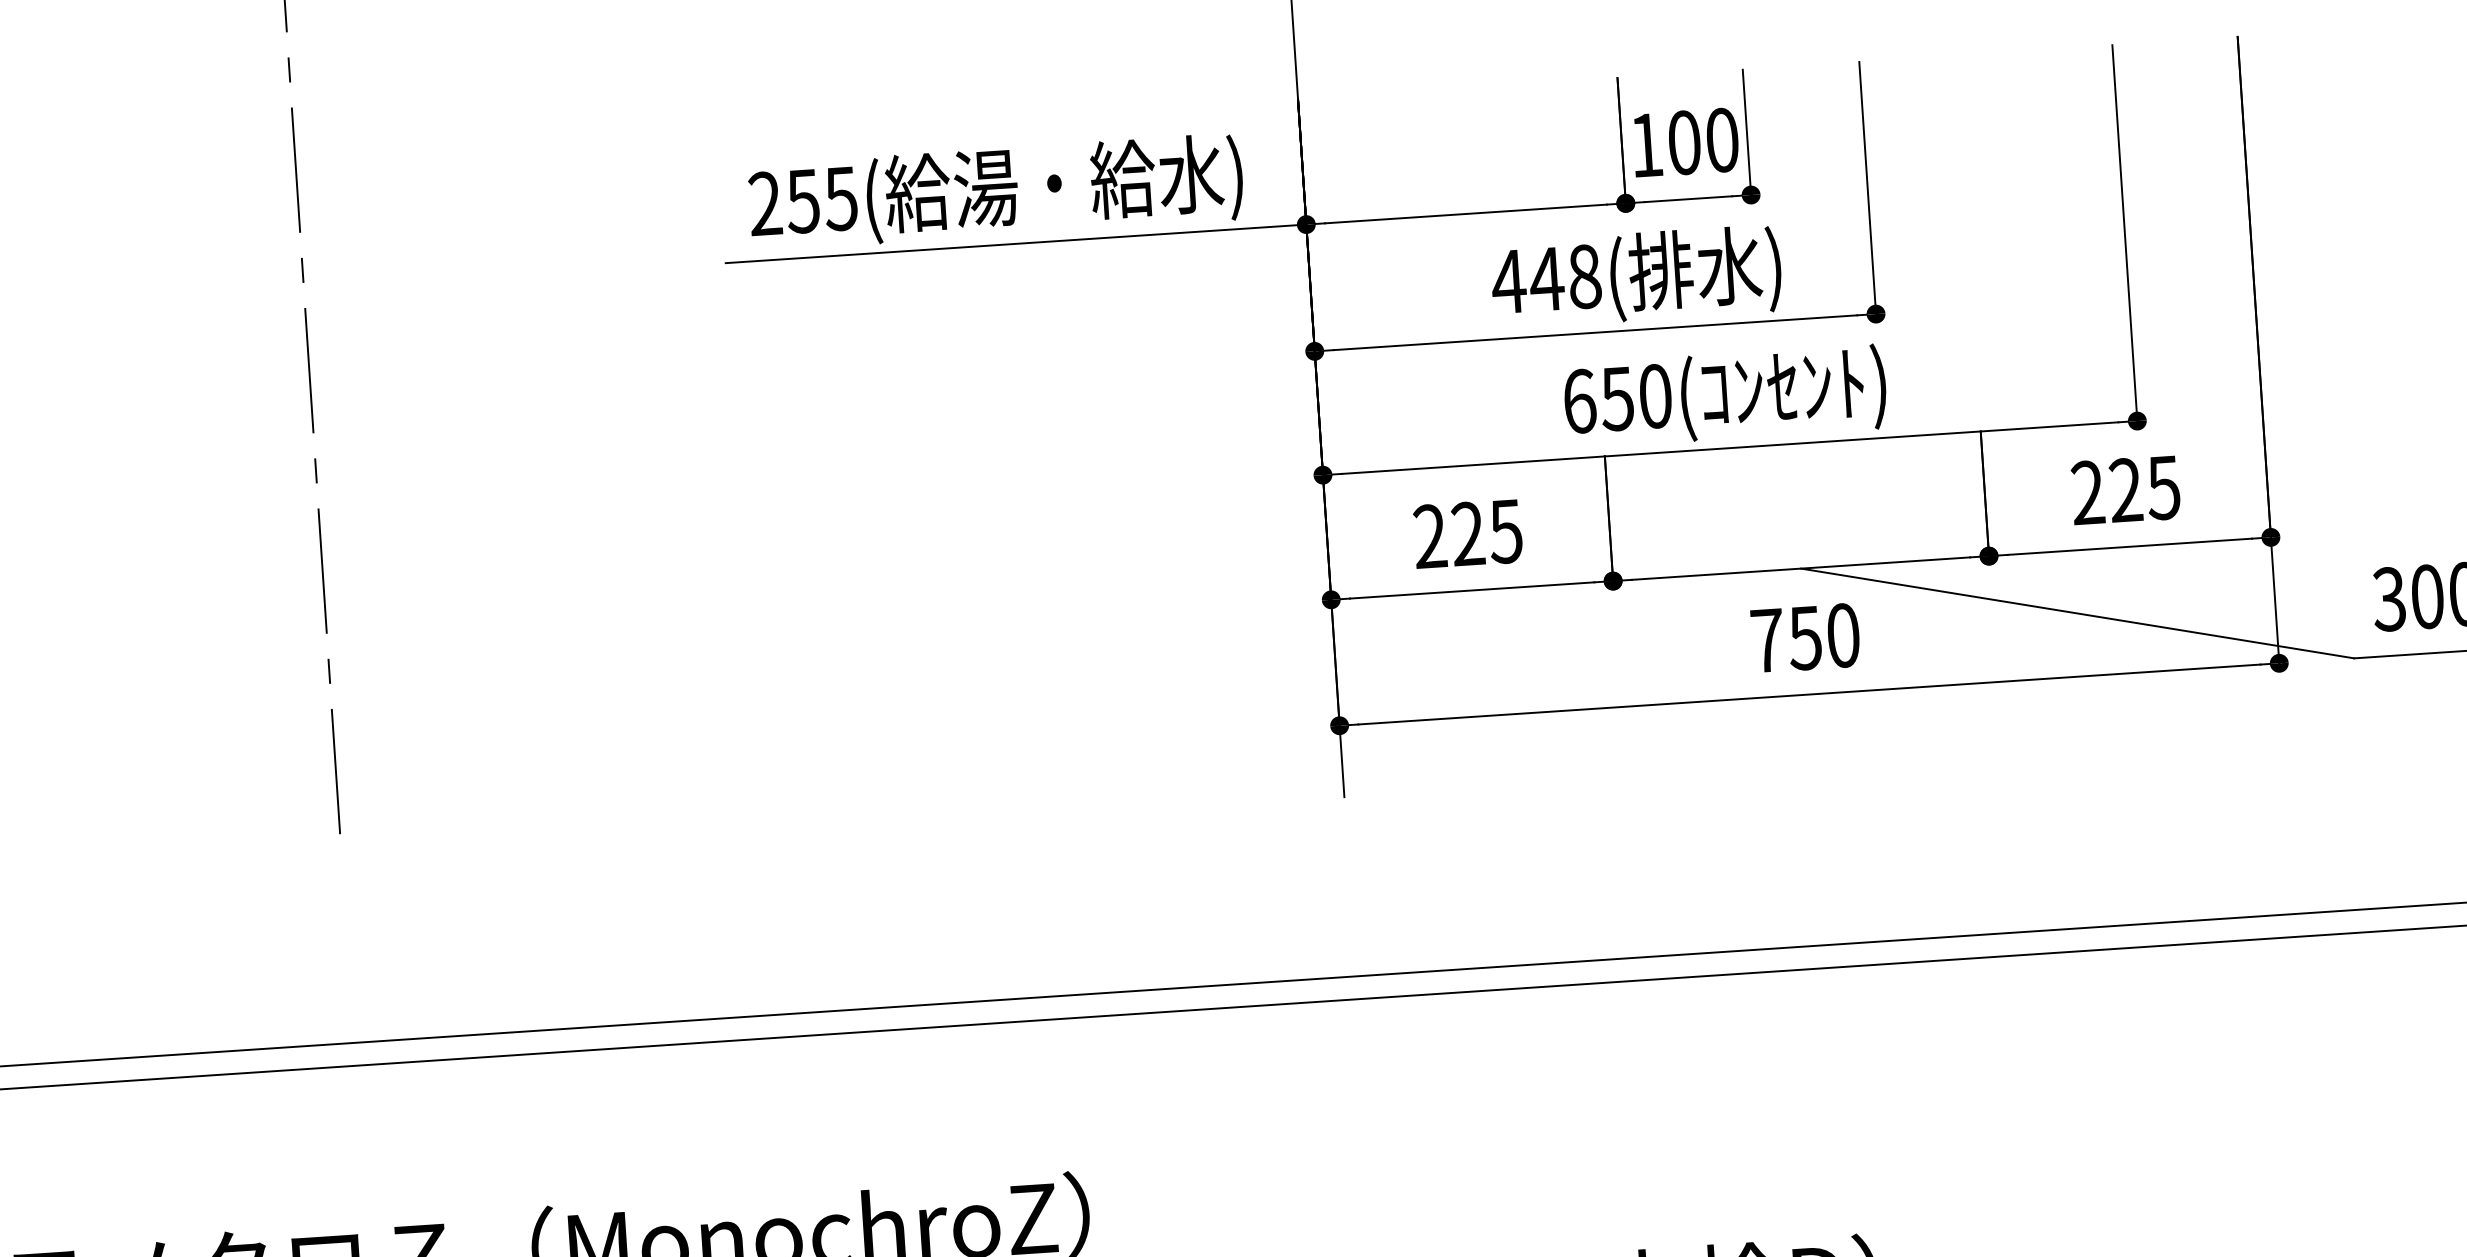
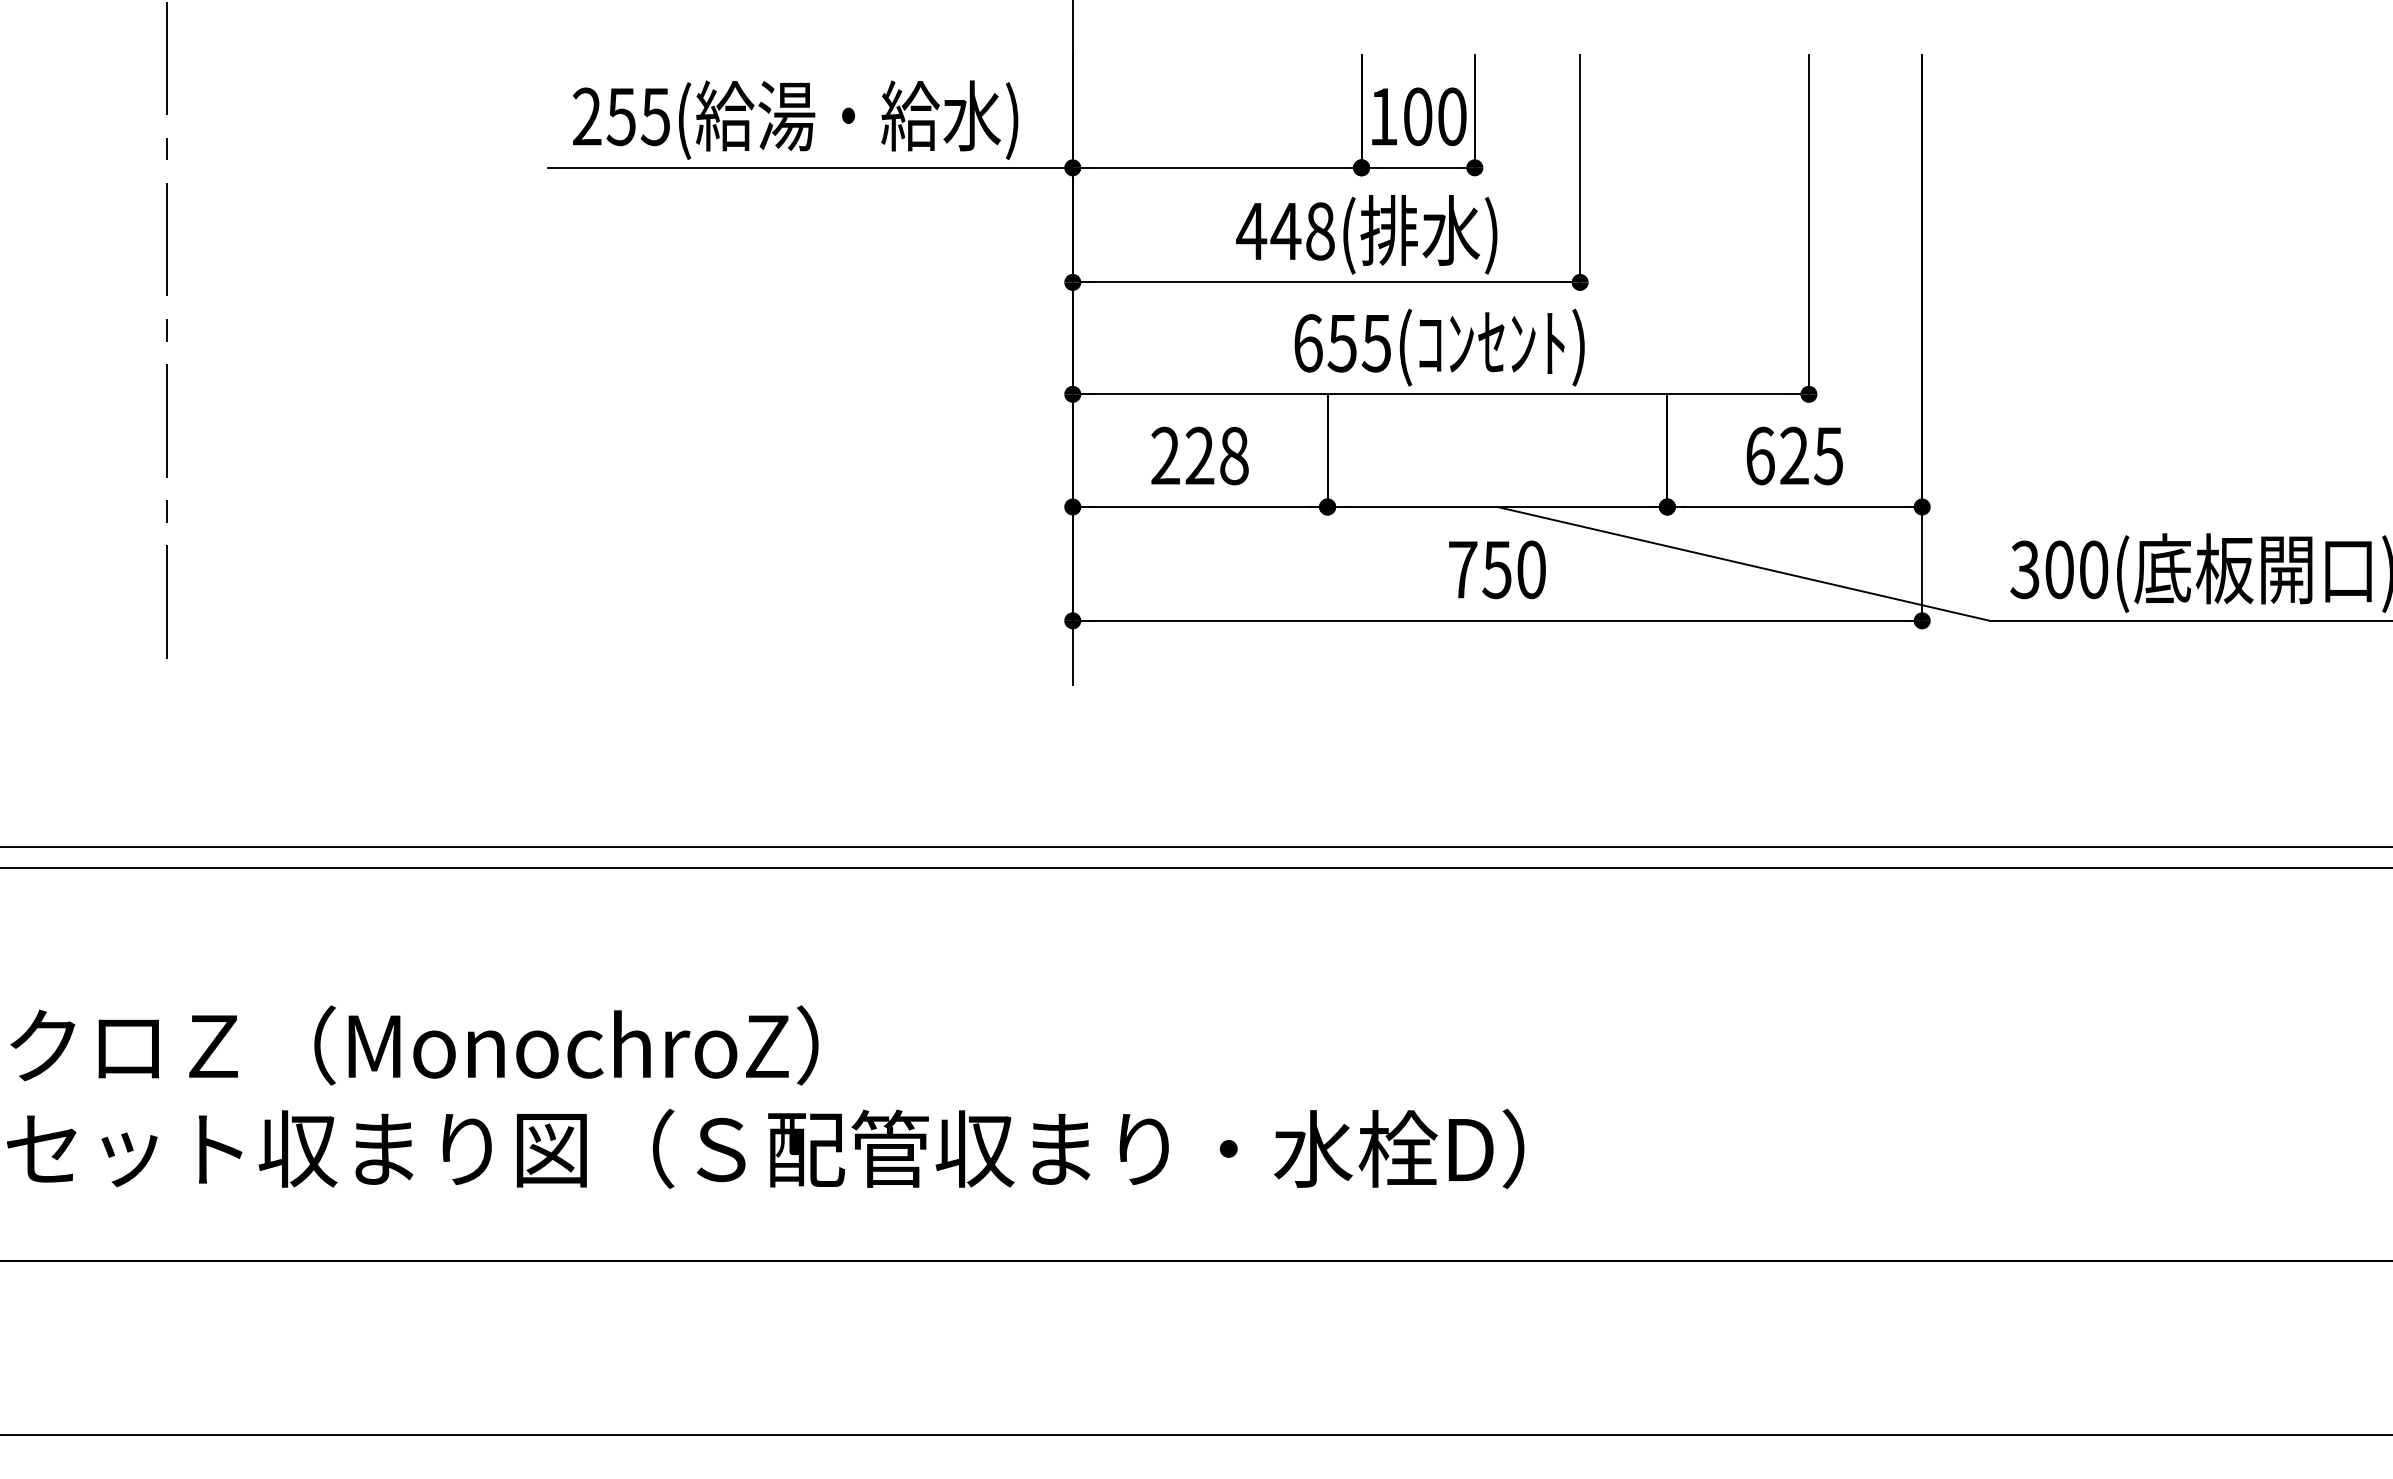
text: (1655, 396) -> (1376, 343), 650( -> 655(
text: (2088, 492) -> (1760, 455), 225 -> 625
text: (1505, 531) -> (1233, 455), 225 -> 228

